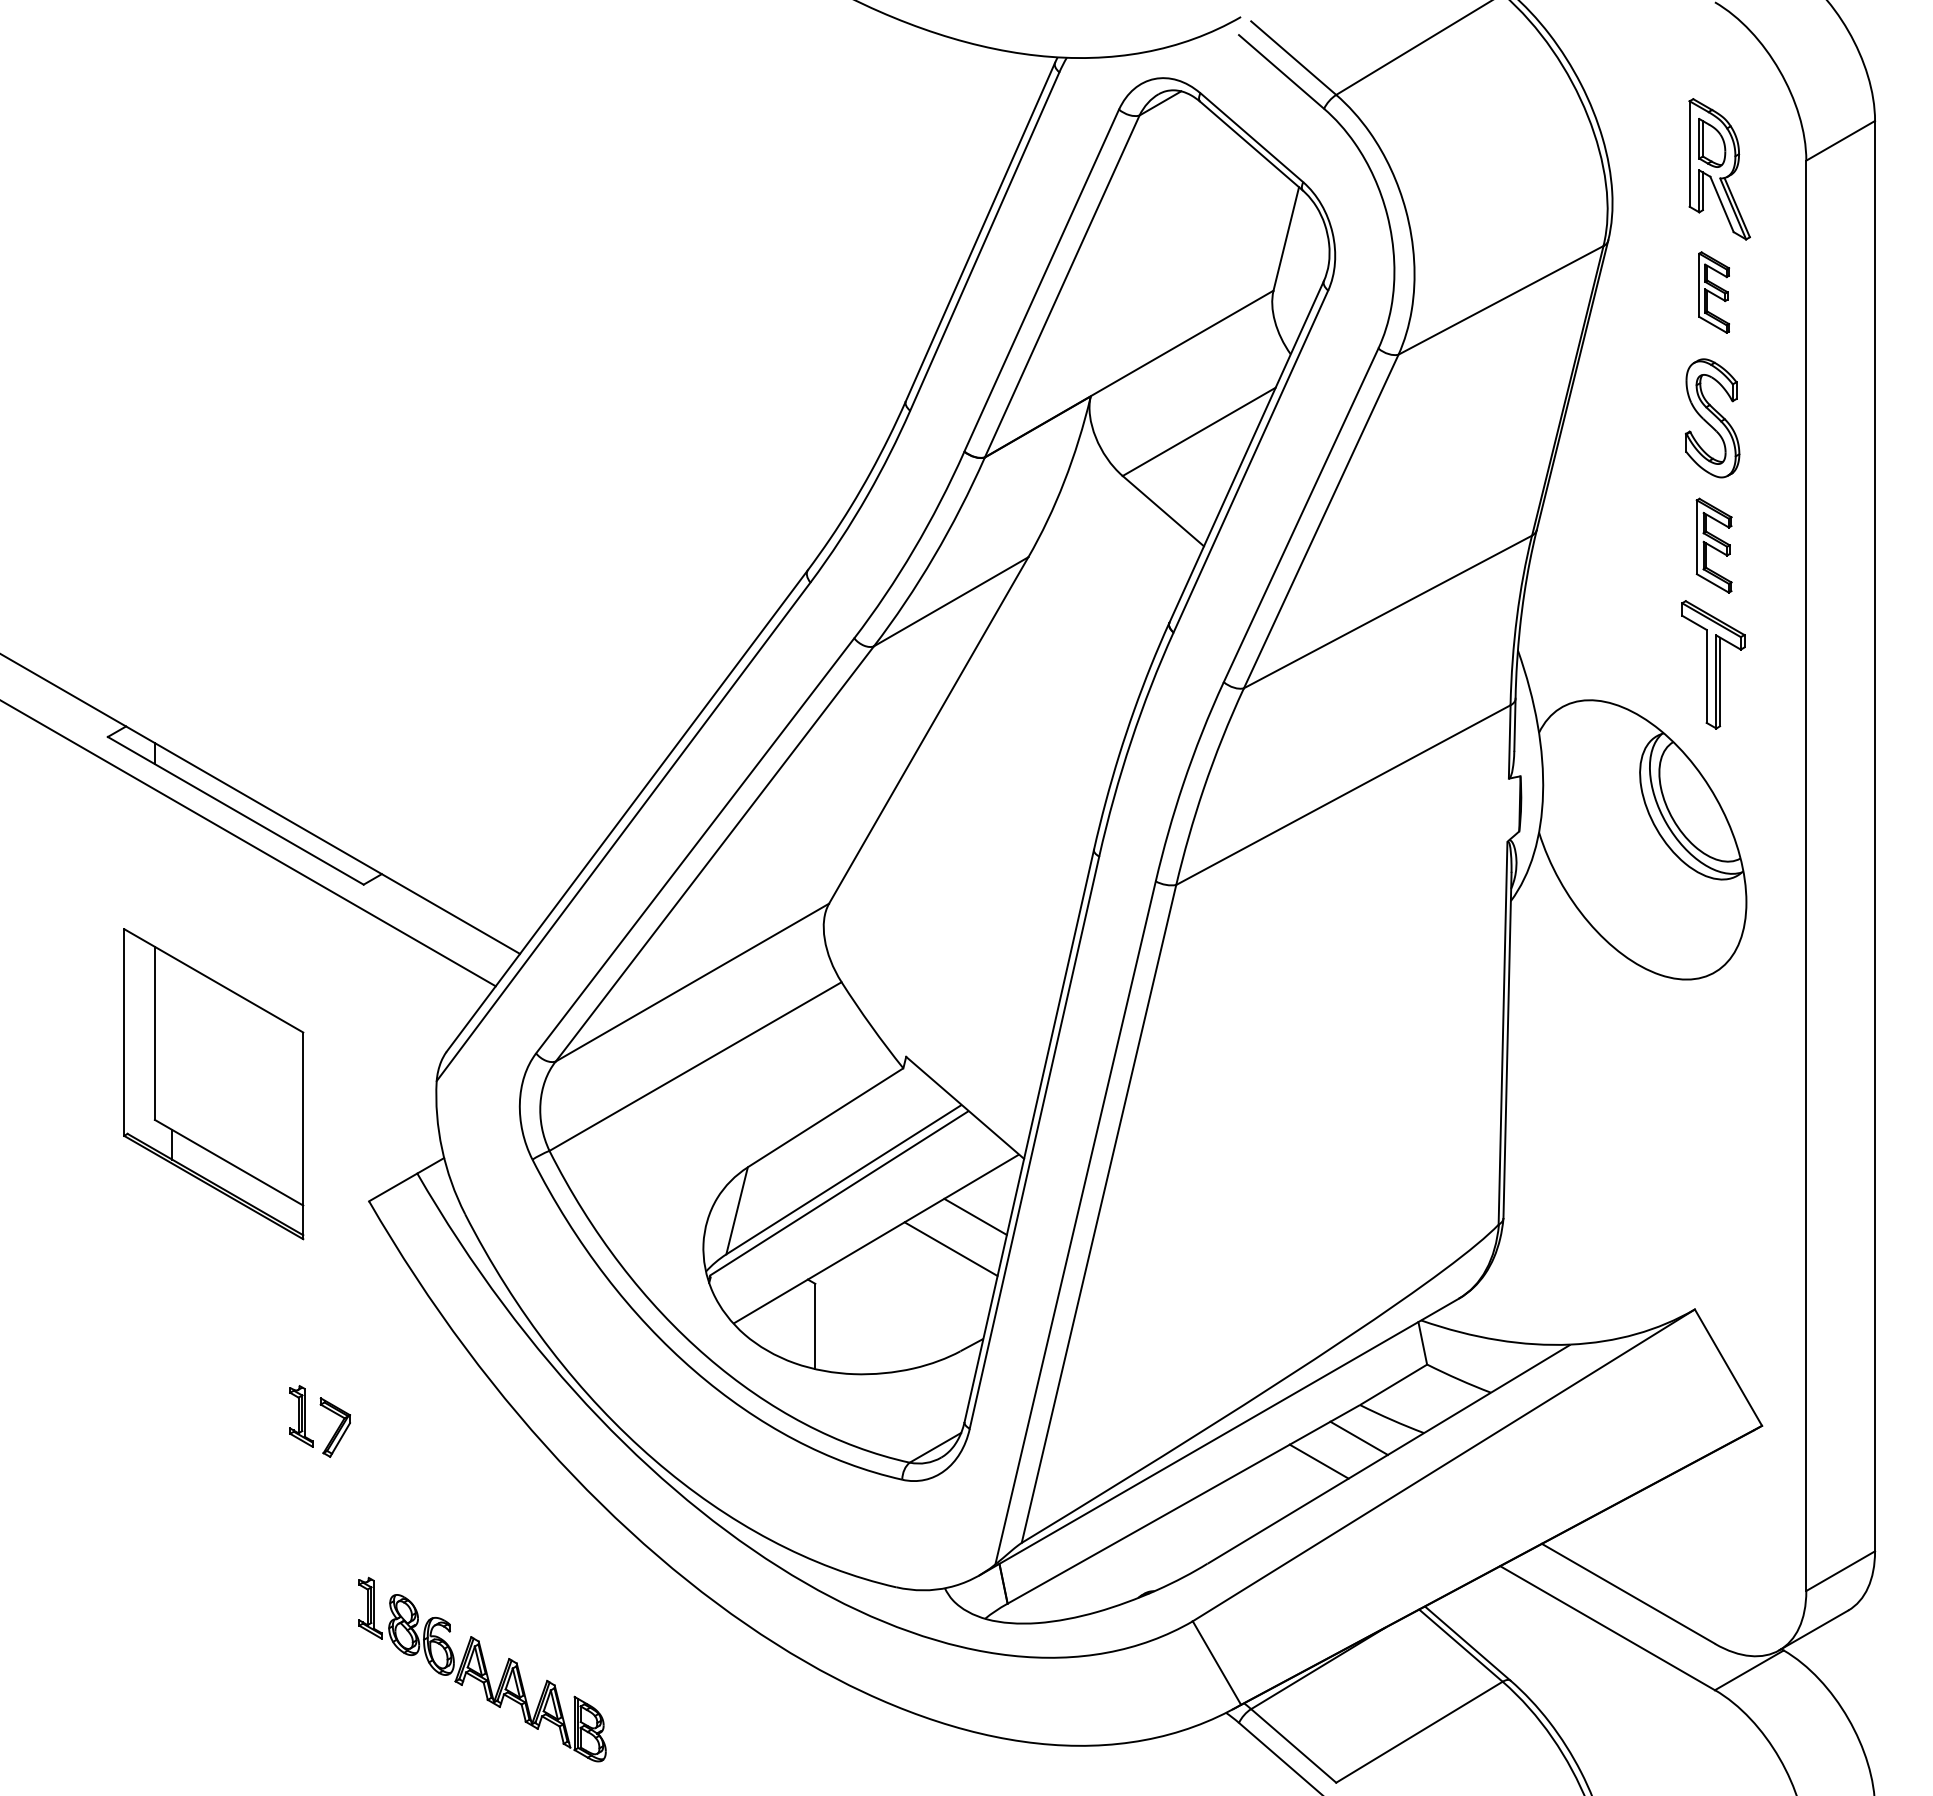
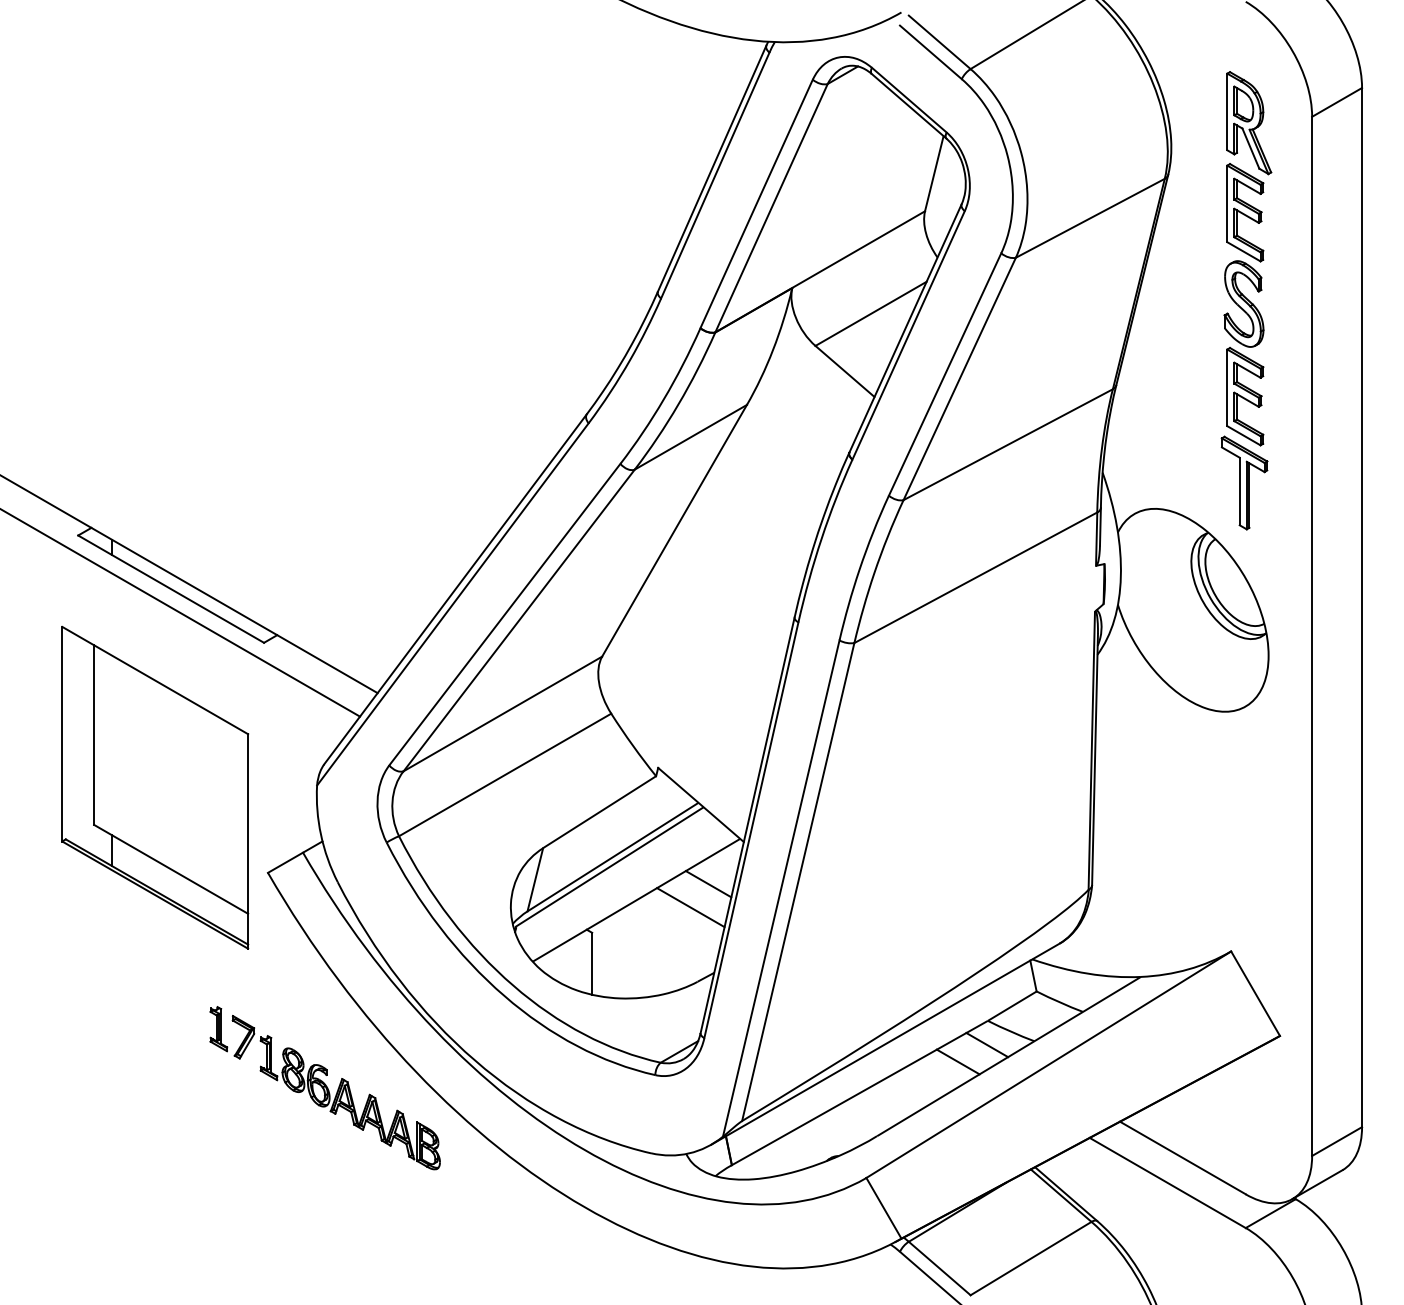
part: (1713, 292) -> (1244, 212), size x1.67
part: (1713, 545) -> (1244, 396), size x1.43
part: (213, 1083) -> (154, 787), size x1.43
part: (482, 1669) -> (350, 1102), moved

